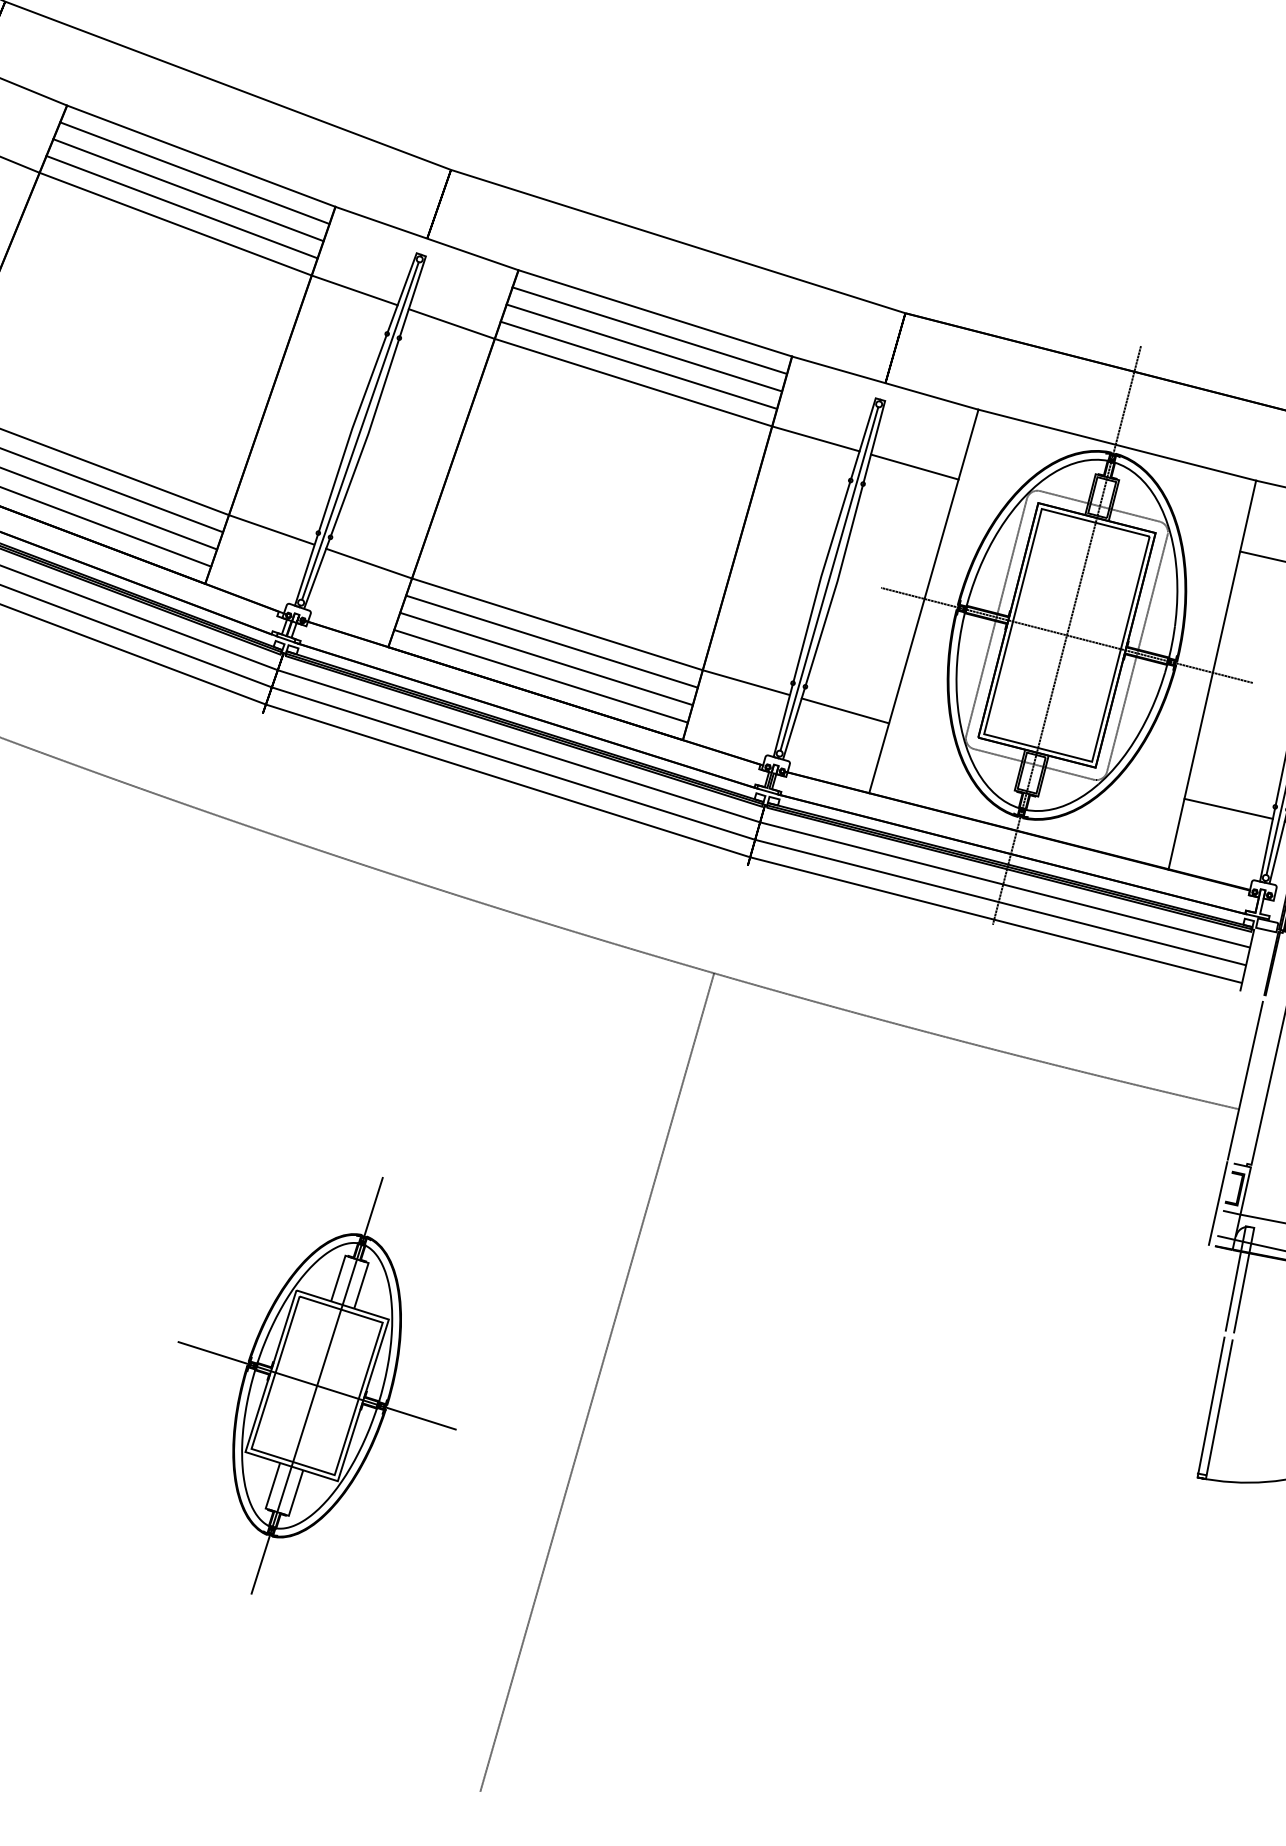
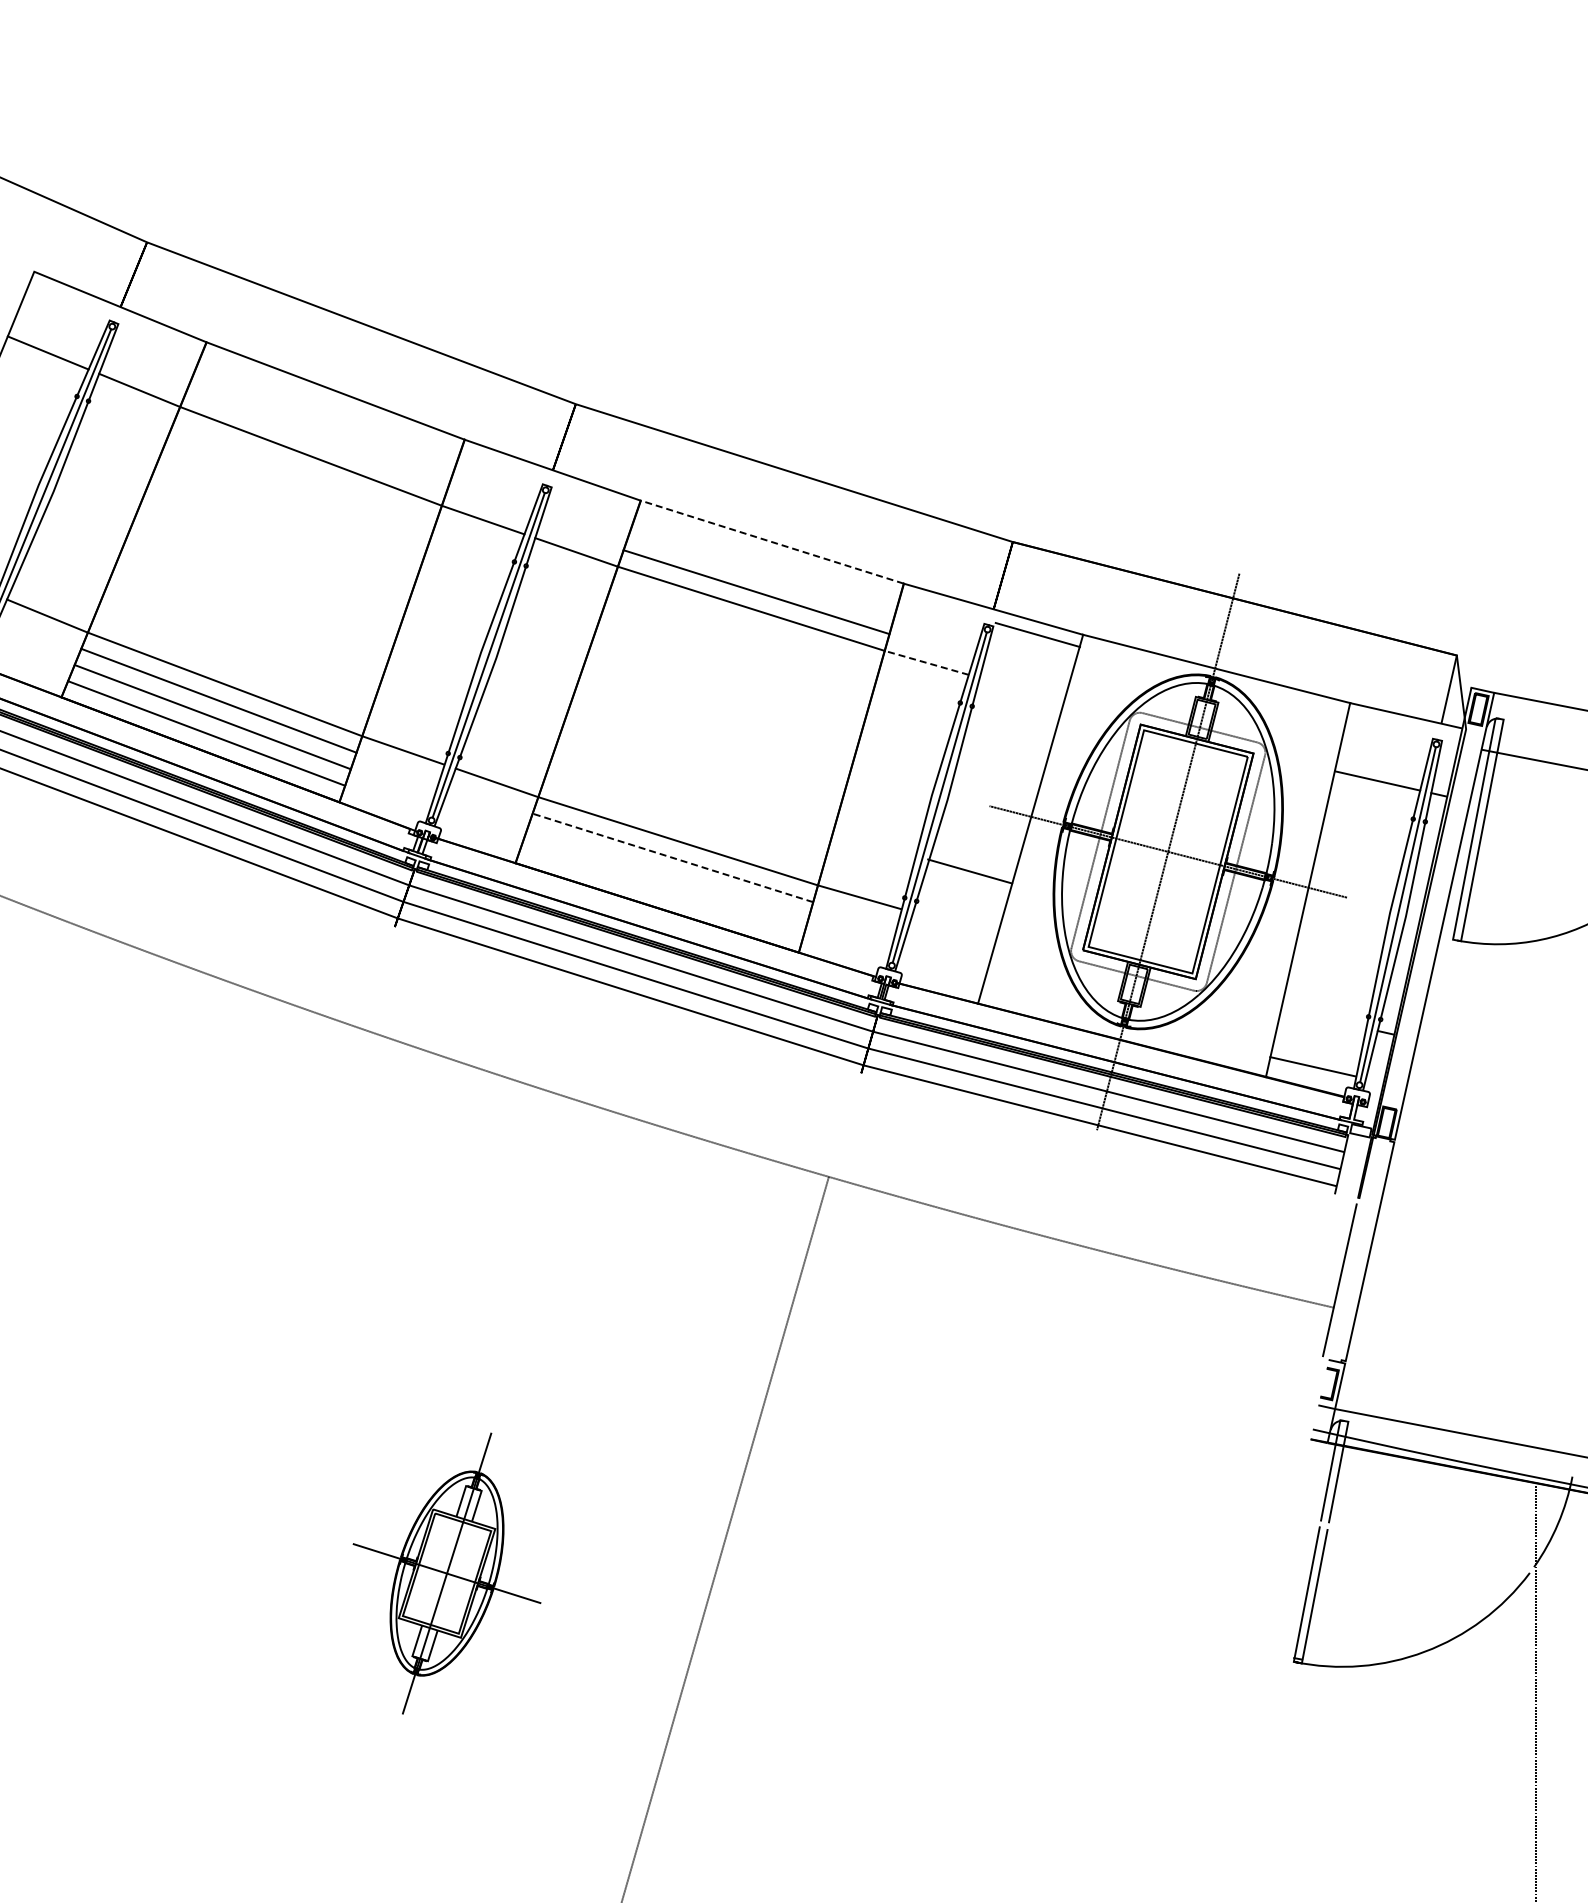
line: (193, 173) -> (328, 407), removed
line: (188, 189) -> (323, 423), removed
line: (181, 206) -> (316, 439), removed
line: (655, 313) -> (772, 542), solid -> dashed
line: (649, 330) -> (766, 558), removed
line: (644, 348) -> (761, 575), removed
line: (815, 438) -> (926, 662), solid -> dashed
line: (914, 467) -> (1037, 635), moved
line: (551, 641) -> (672, 857), solid -> dashed
line: (546, 658) -> (667, 874), removed
line: (541, 675) -> (662, 890), removed
line: (845, 710) -> (970, 871), moved
line: (1228, 808) -> (1312, 1066), moved
line: (1217, 1203) -> (1313, 1398), removed
part: (316, 1385) -> (446, 1573), size x0.7

